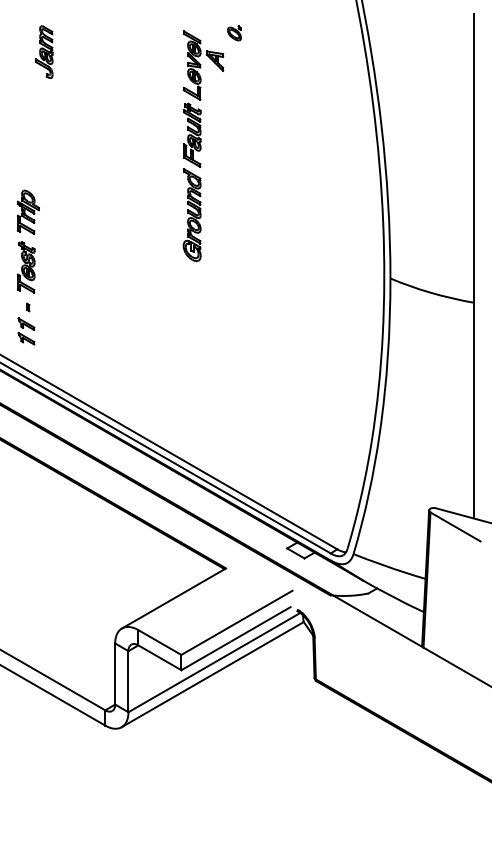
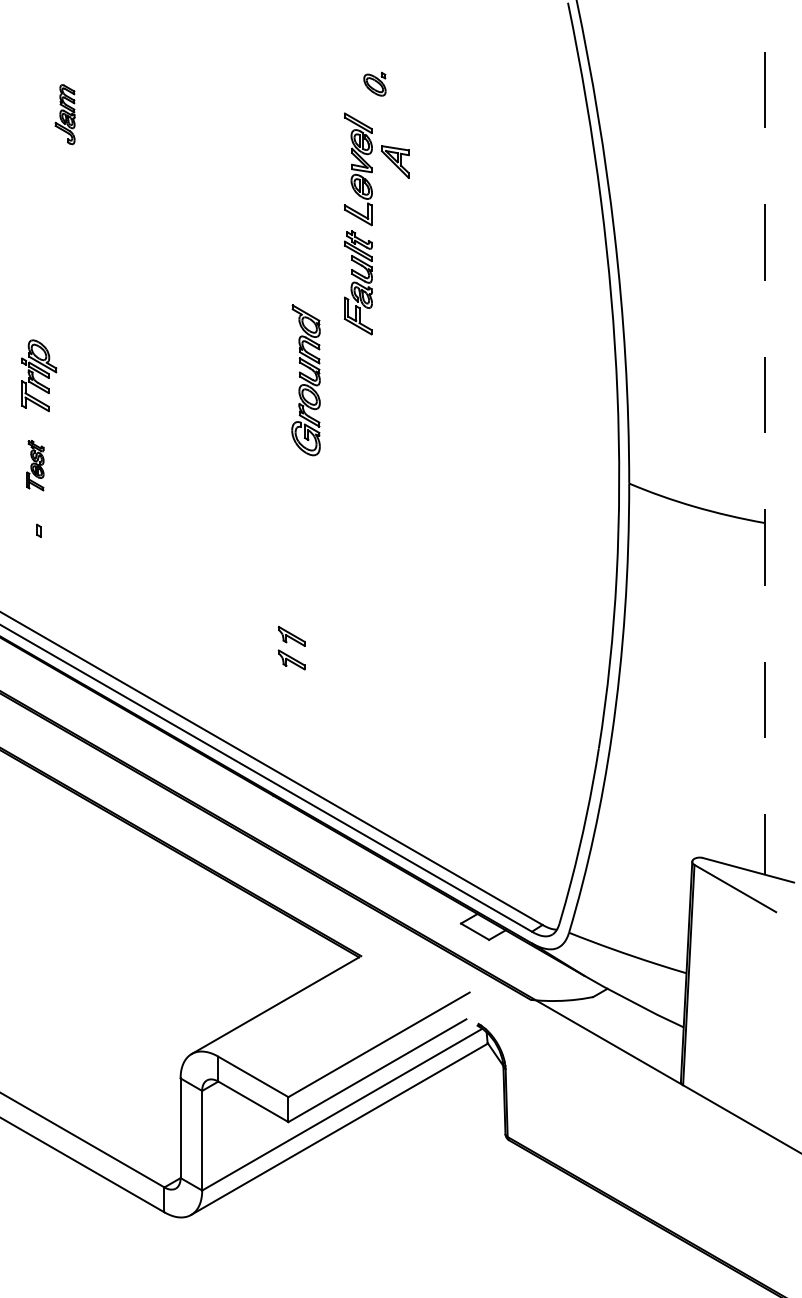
part: (44, 51) -> (65, 113), size x0.7
part: (203, 98) -> (376, 222), moved
line: (473, 266) -> (764, 464), solid -> dashed
part: (25, 267) -> (34, 465), size x0.6
part: (26, 331) -> (291, 648), moved

